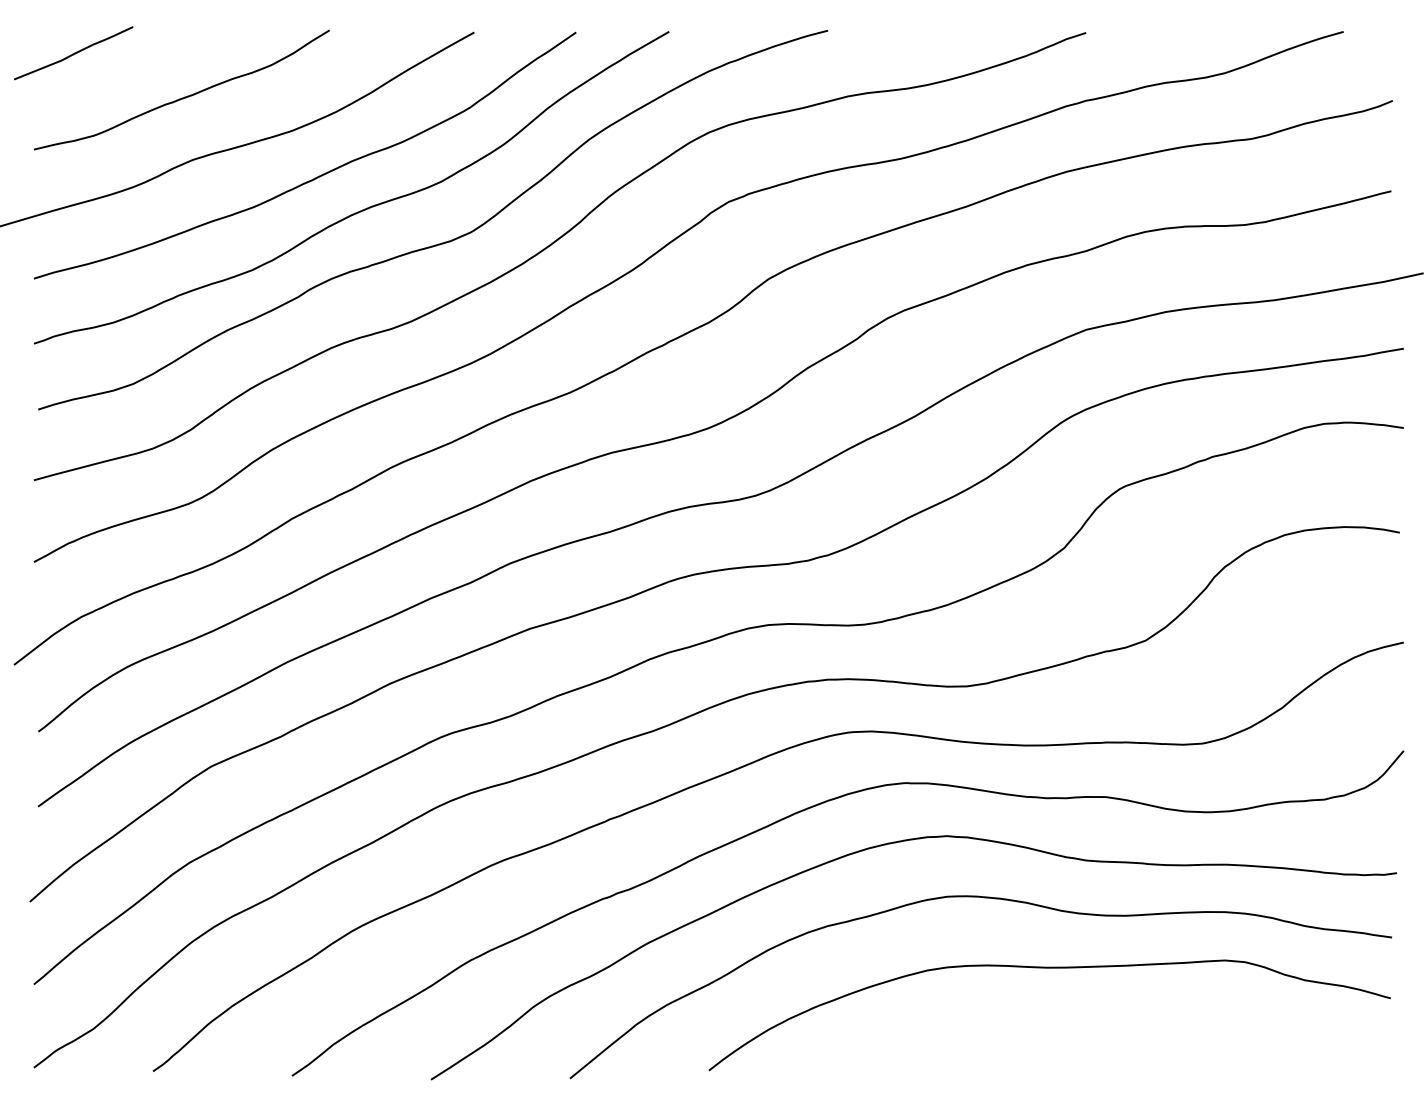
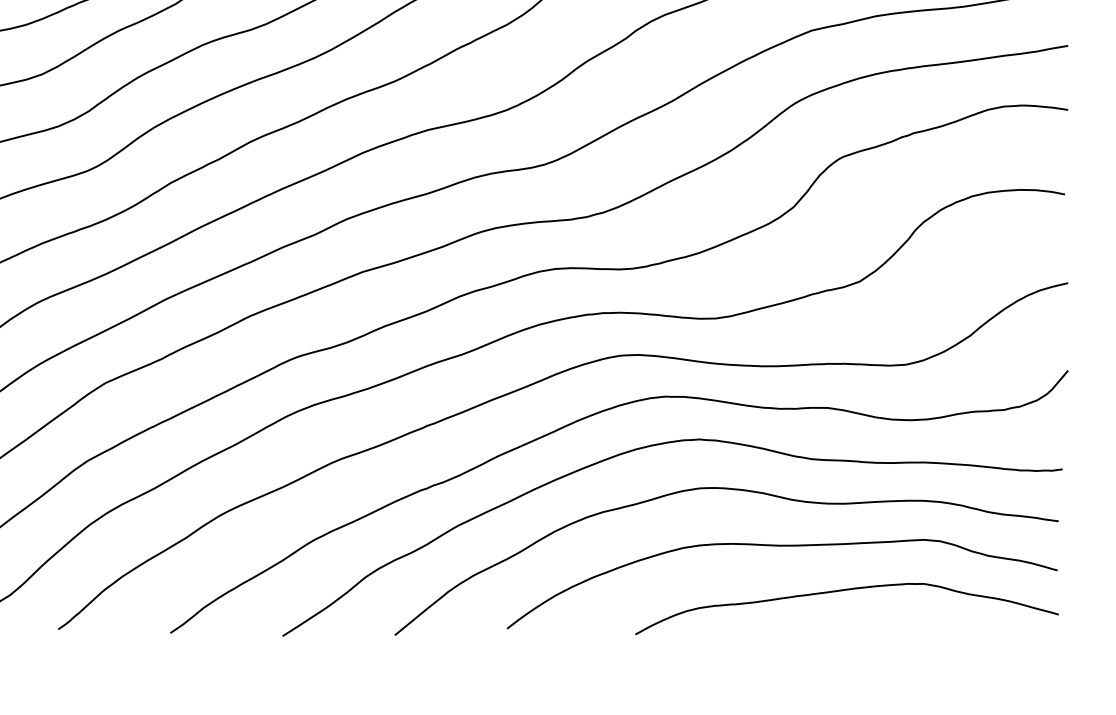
curve: (1129, 1023) -> (846, 590), added

